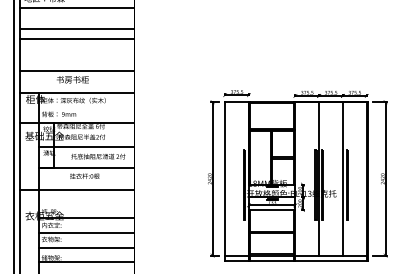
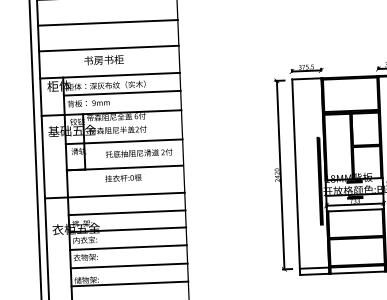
line: (77, 38) -> (108, 22), moved
line: (86, 107) -> (122, 93), added
line: (86, 204) -> (126, 212), added

